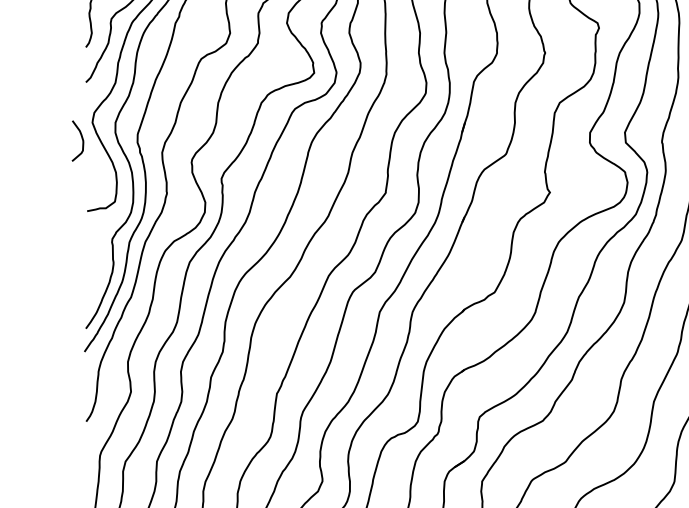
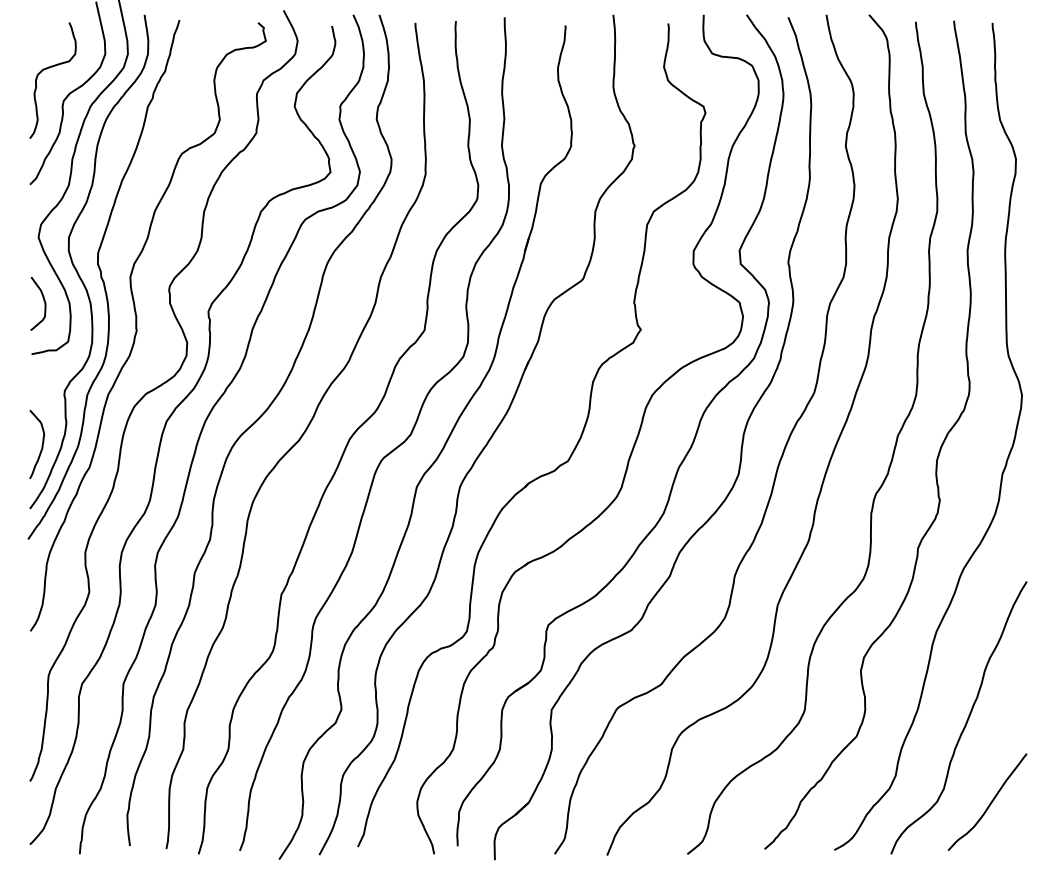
curve: (81, 139) -> (43, 301), moved
curve: (94, 280) -> (41, 445), added

